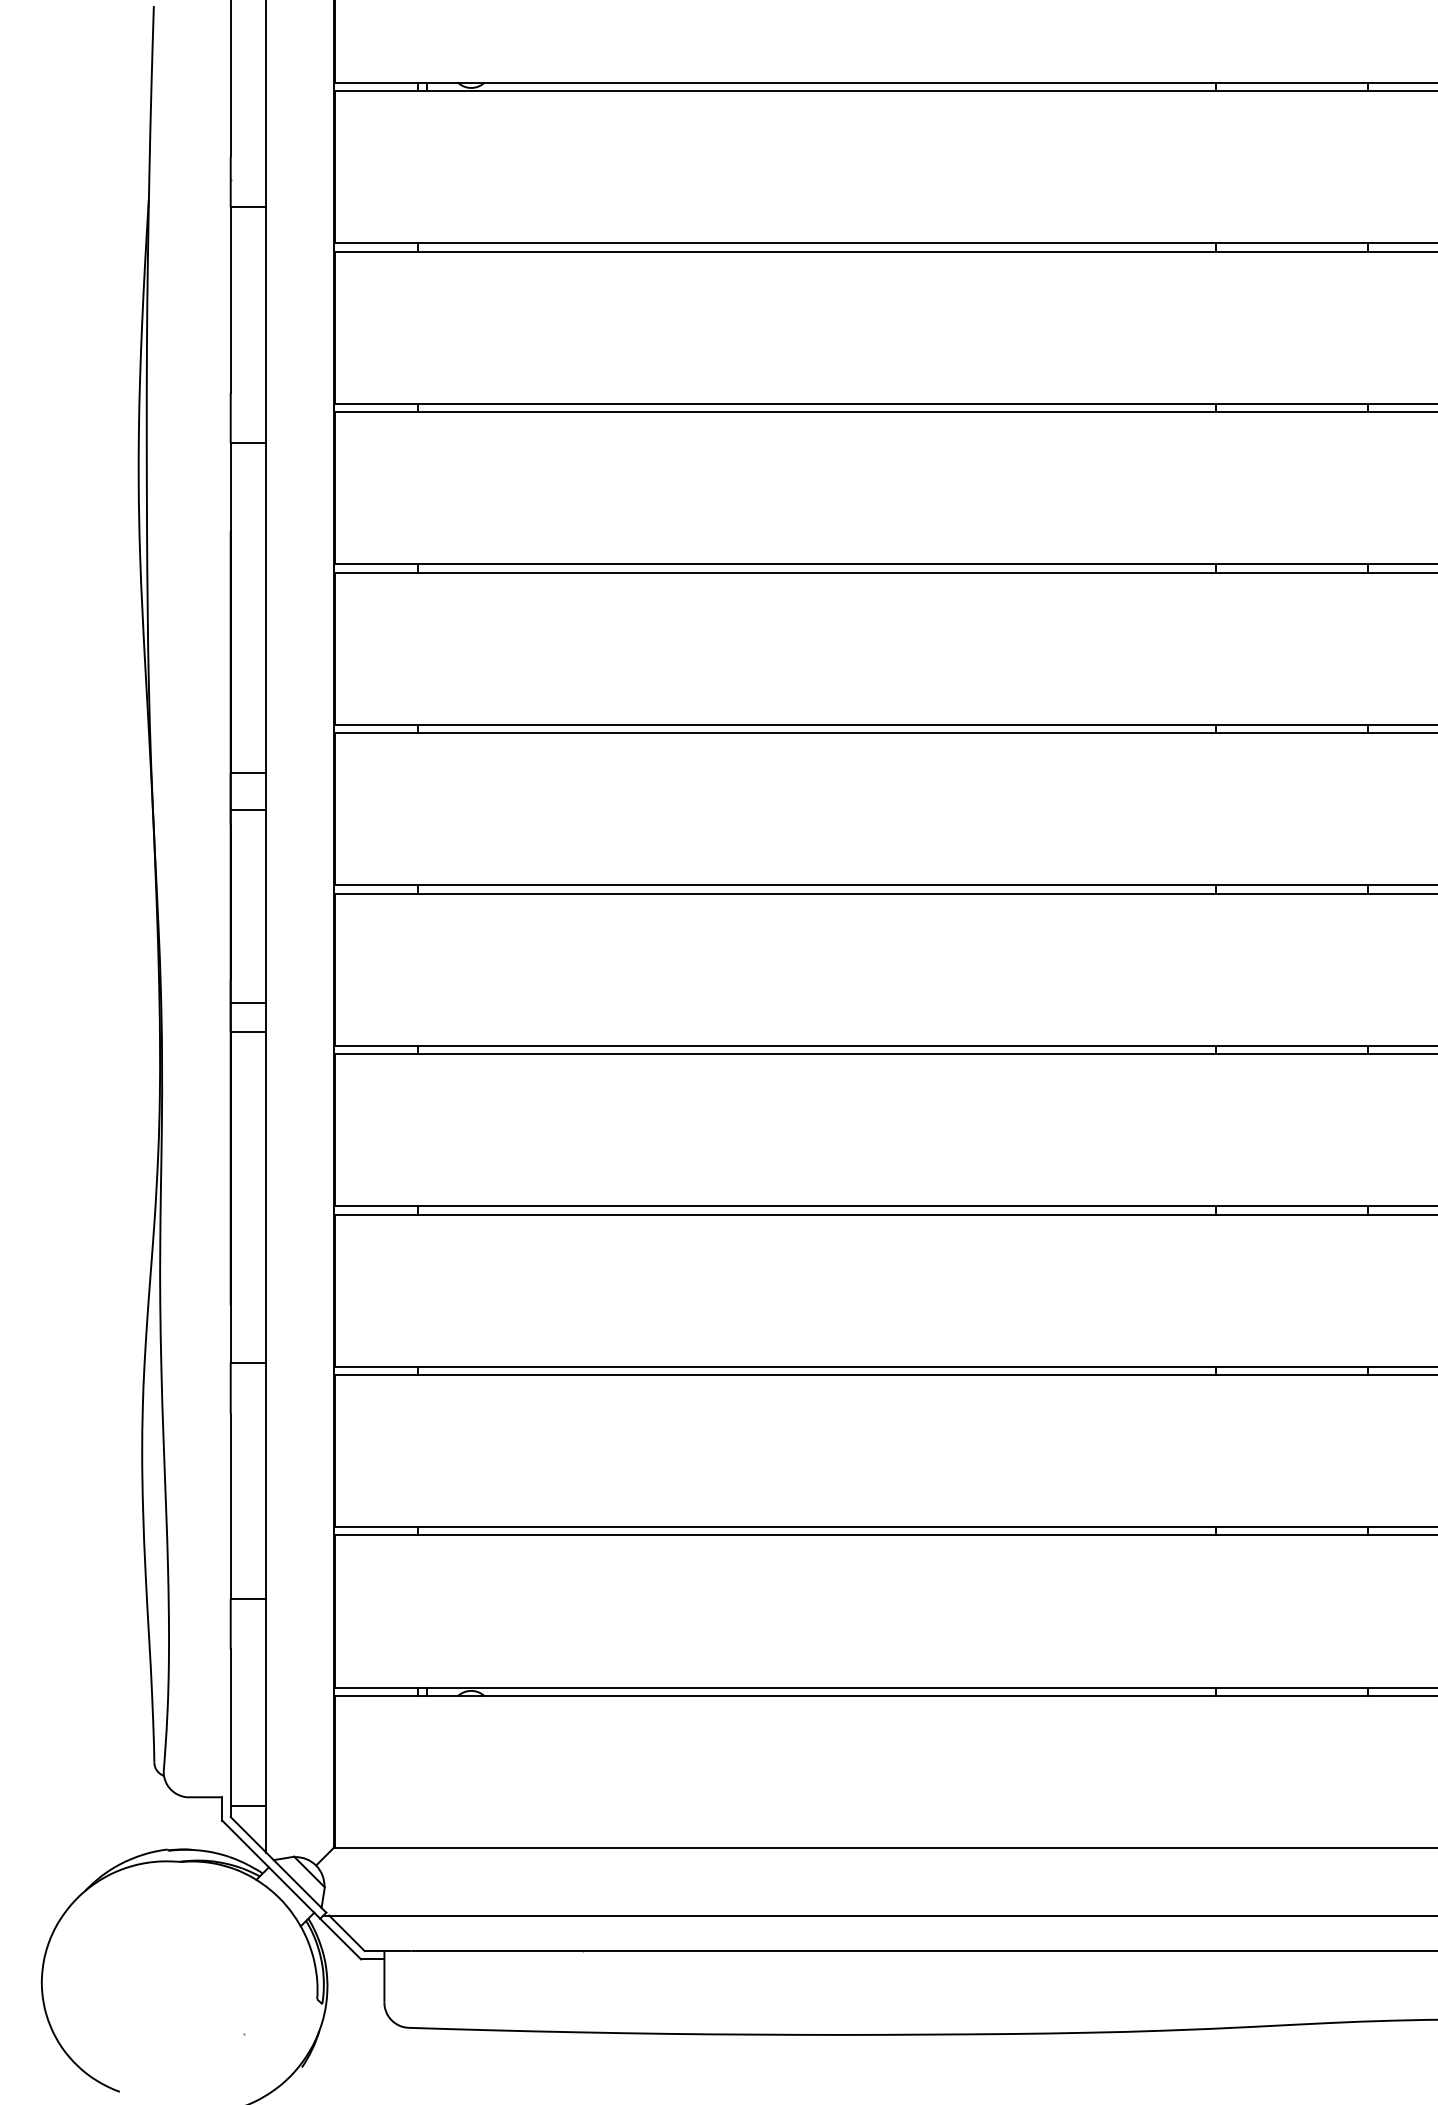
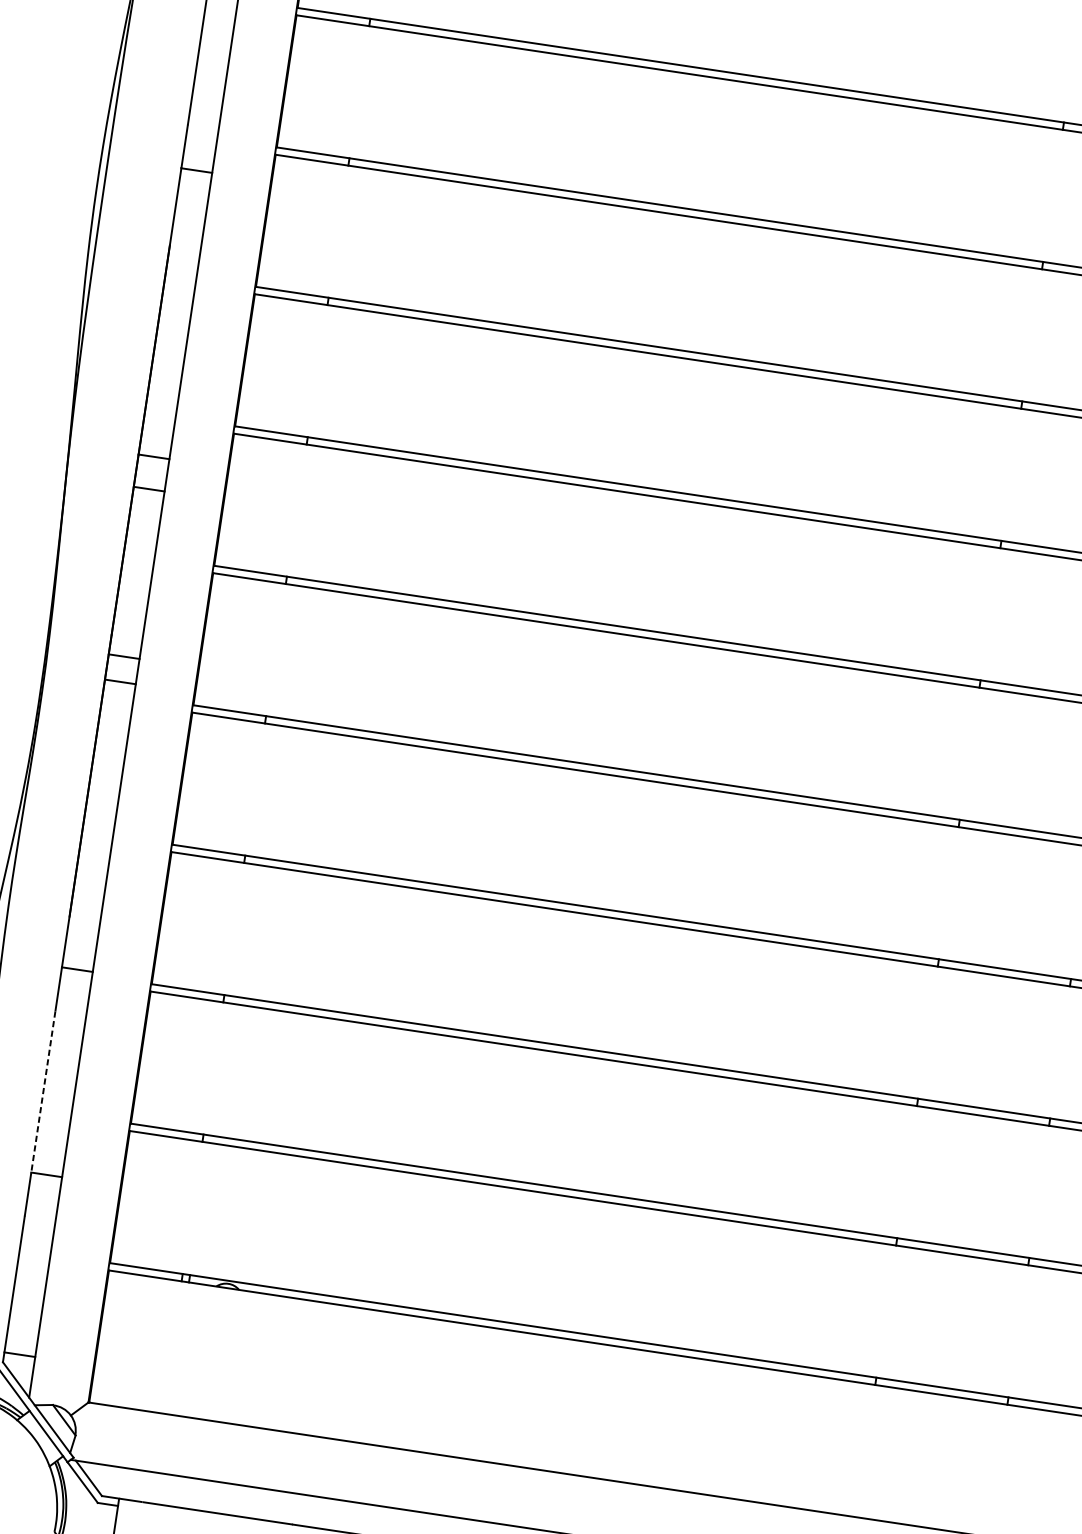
line: (230, 1506) -> (43, 1092), solid -> dashed

